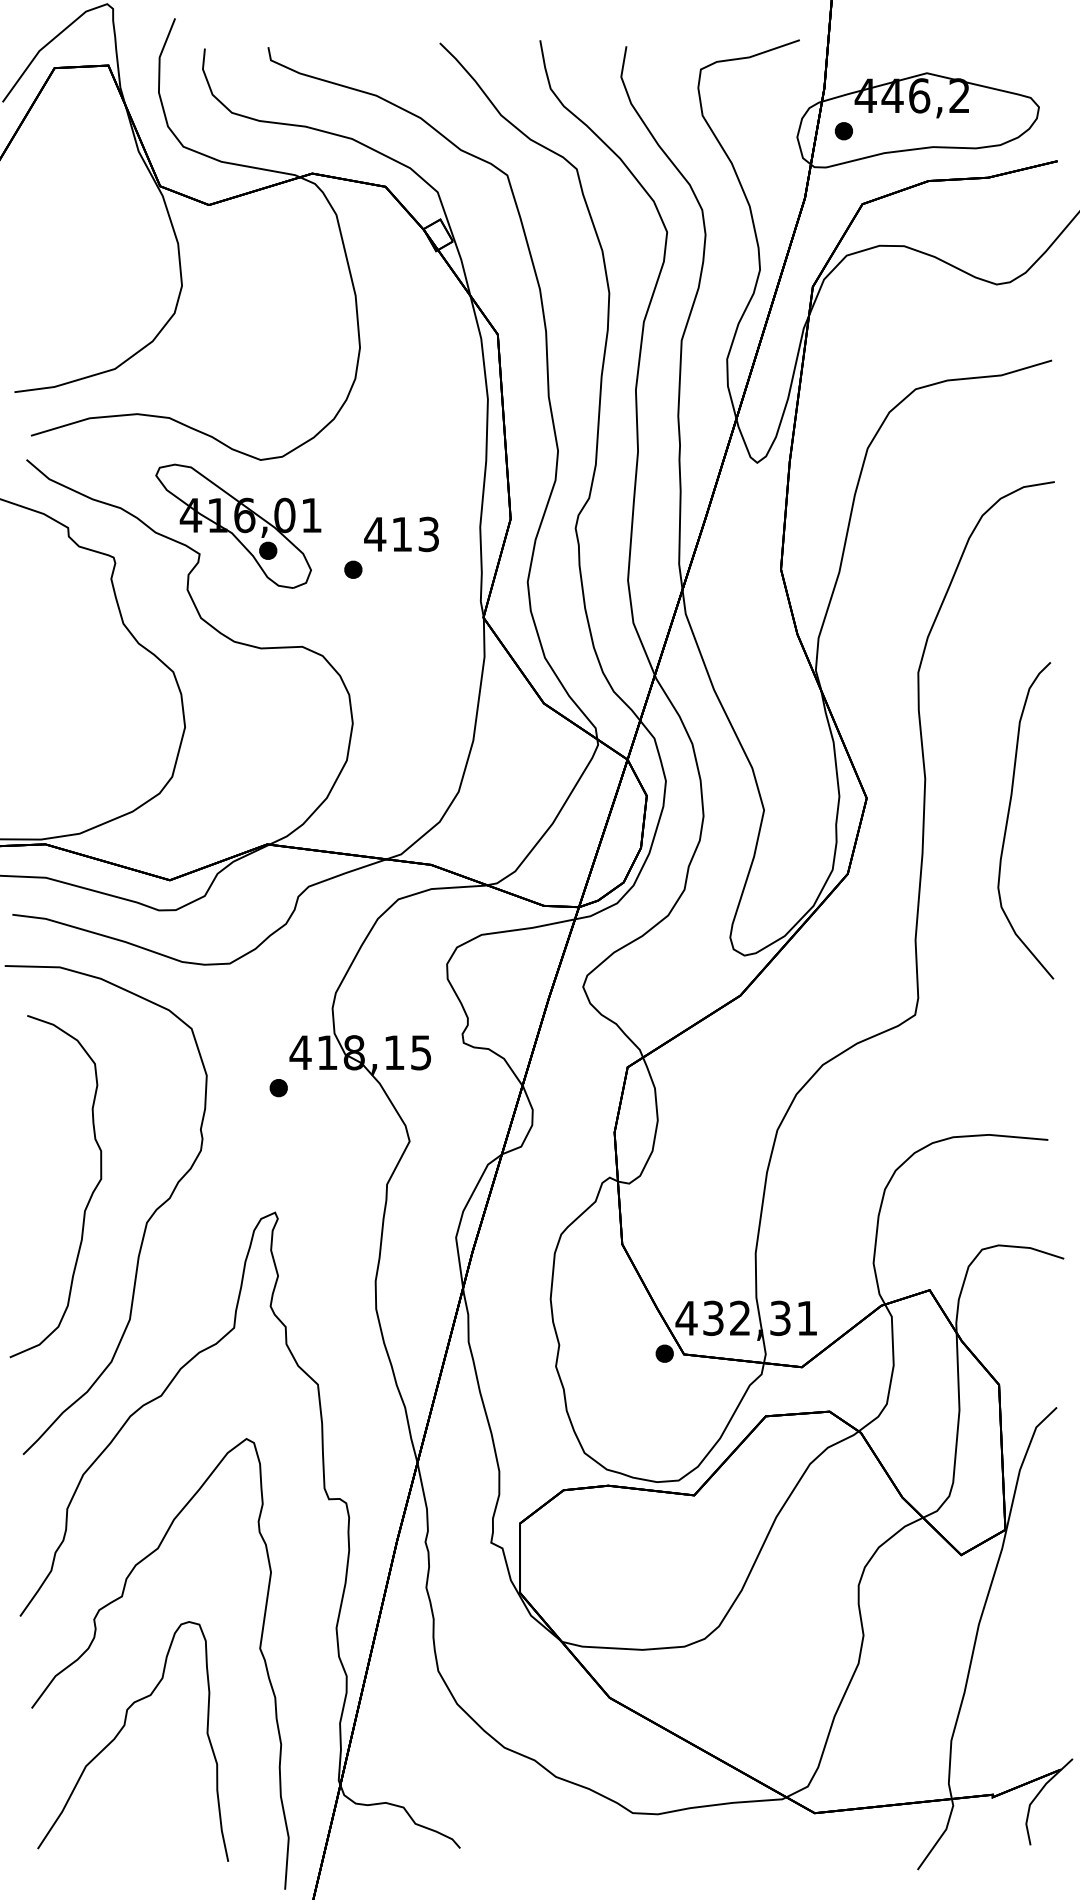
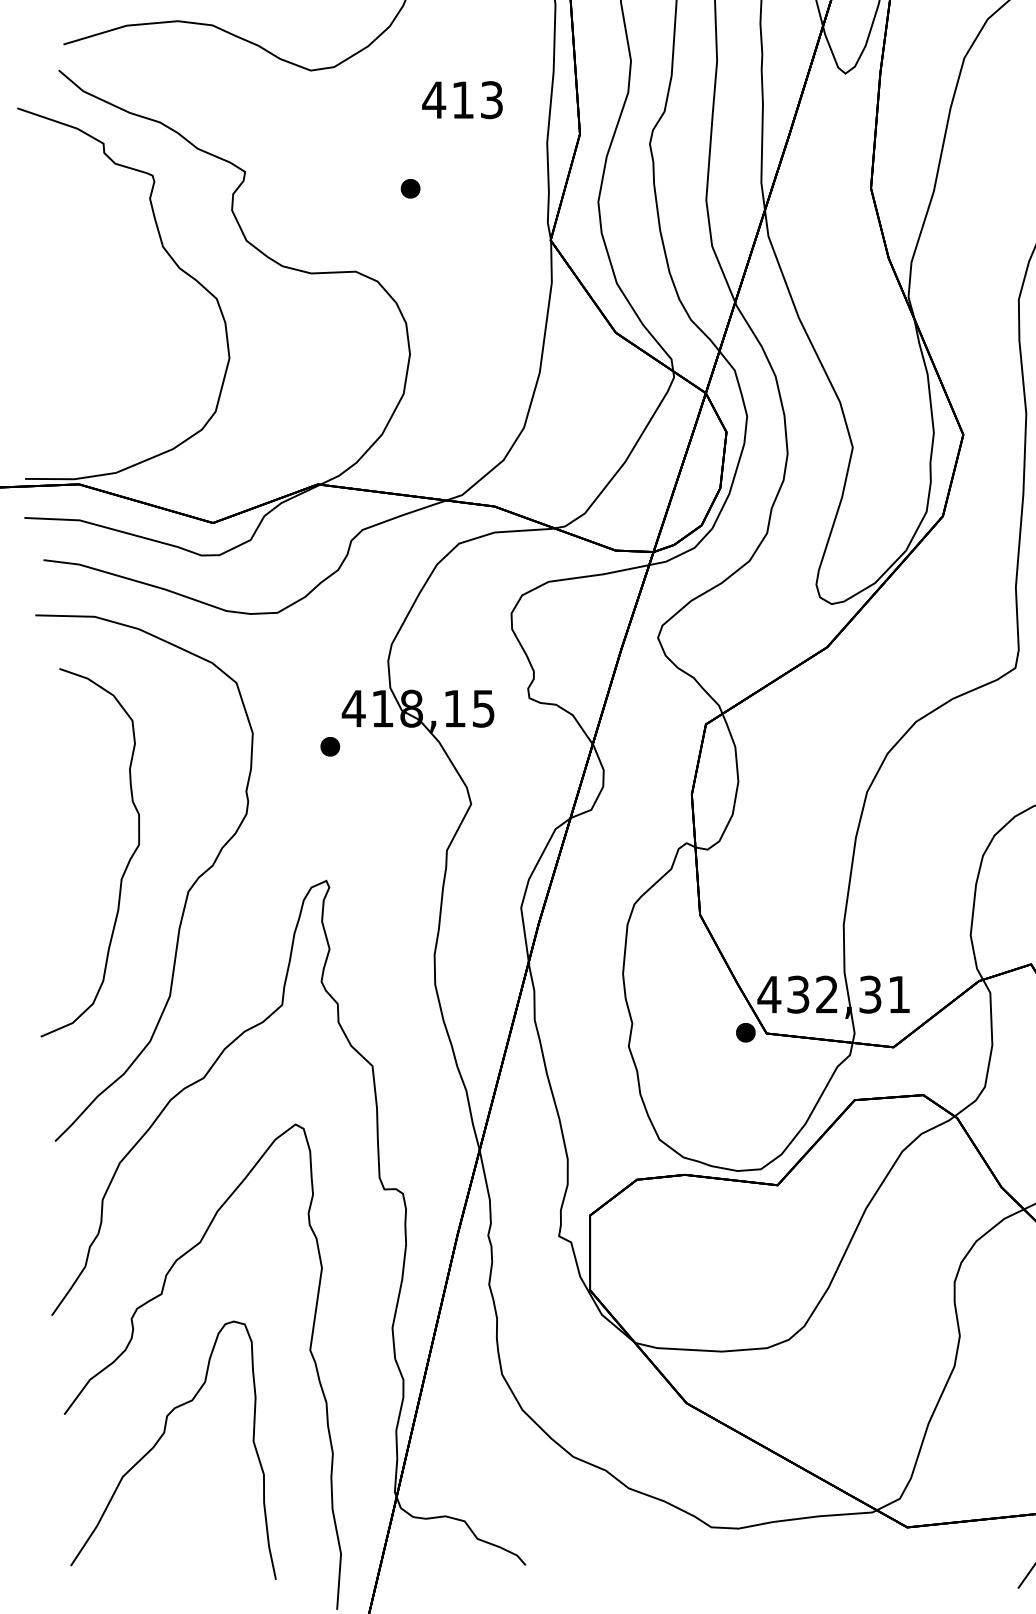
part: (238, 525) -> (286, 141), removed
text: (401, 534) -> (462, 100), moved

